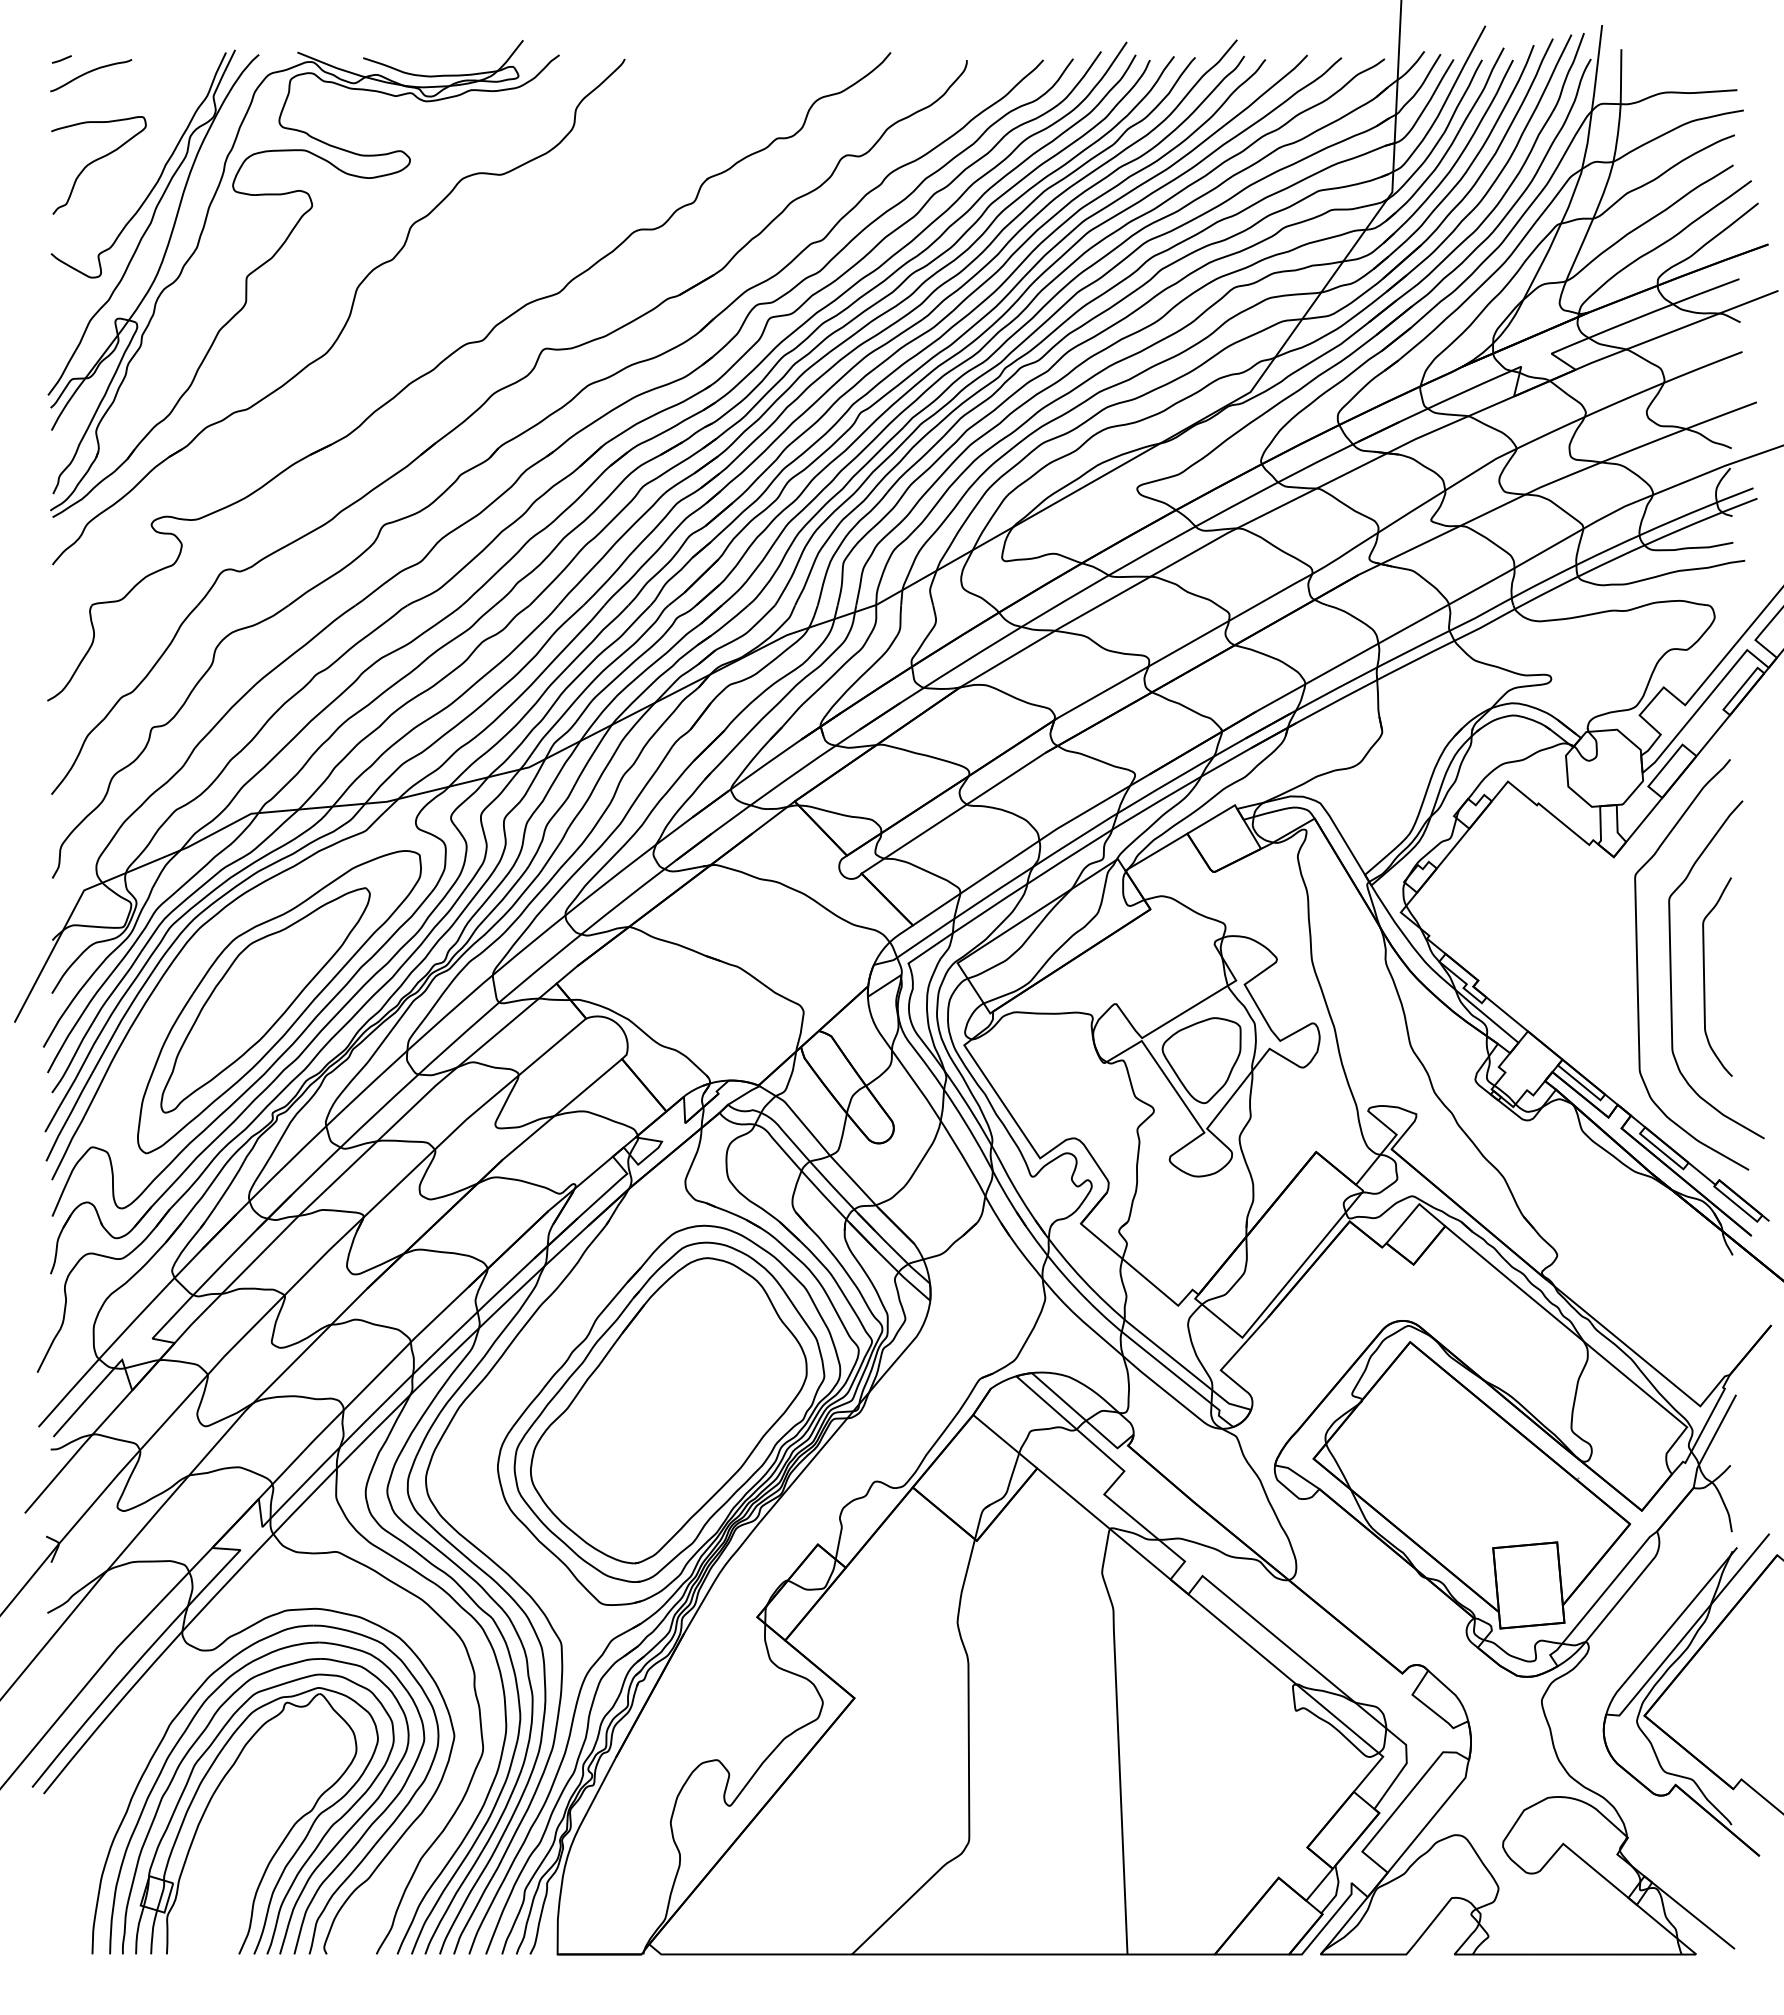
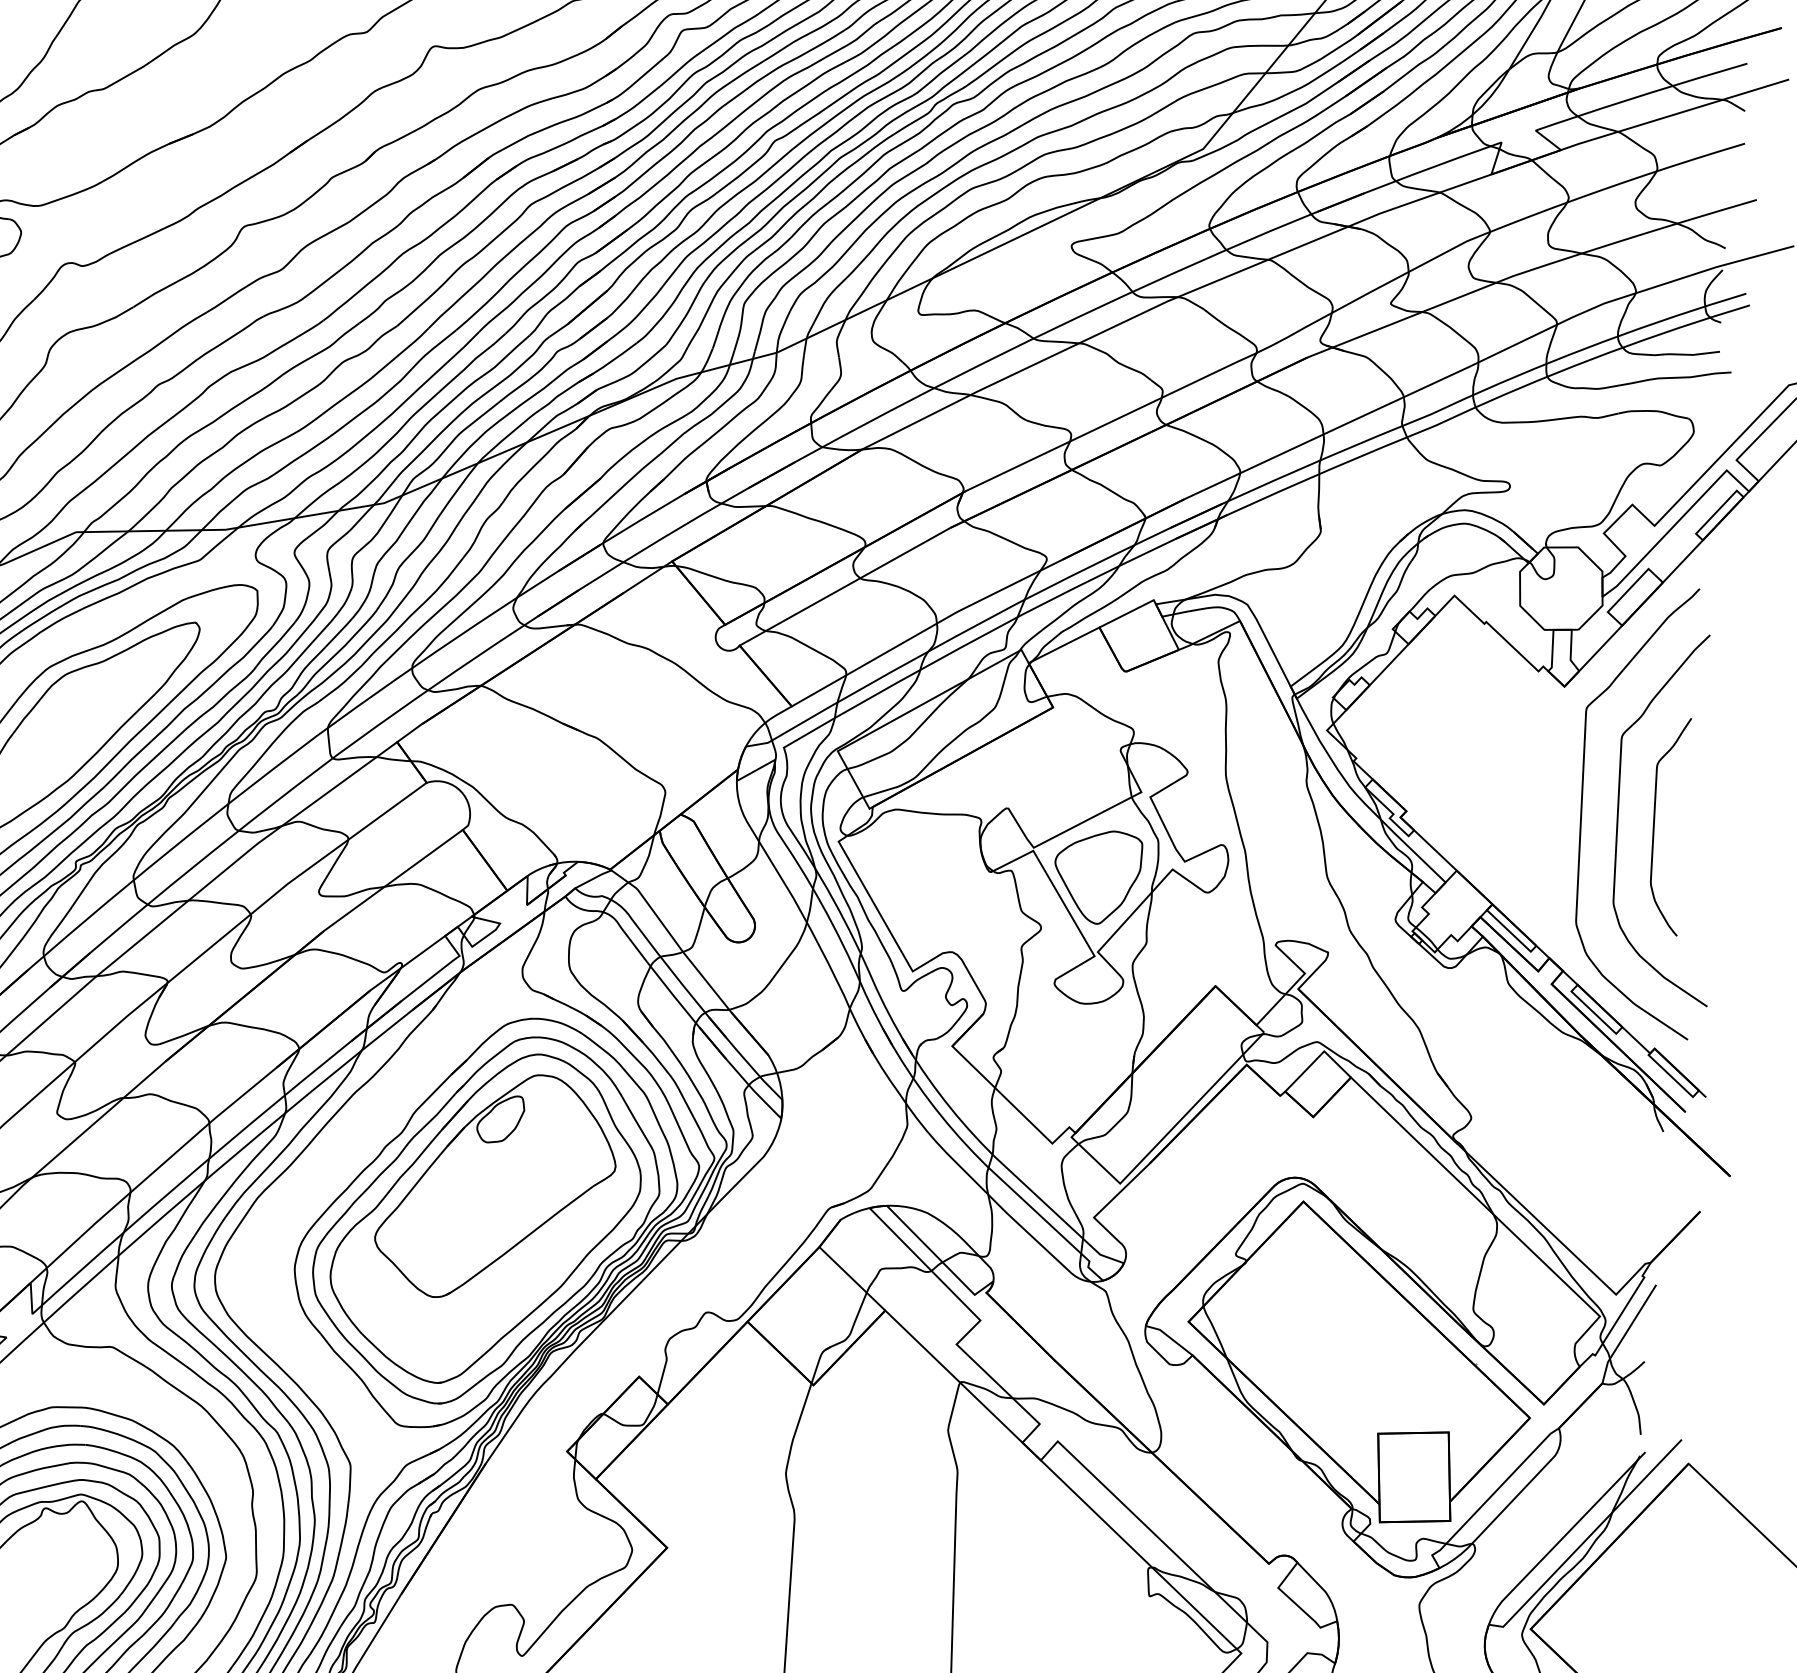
part: (675, 1381) -> (496, 1187), added

